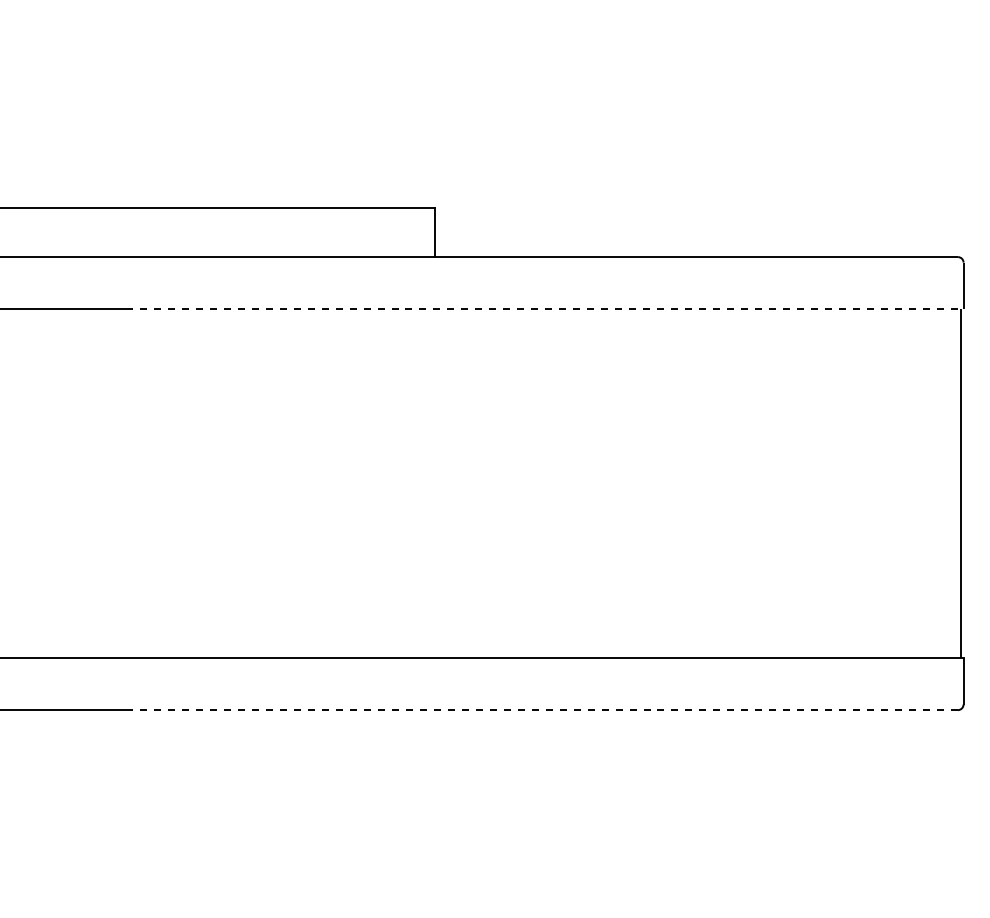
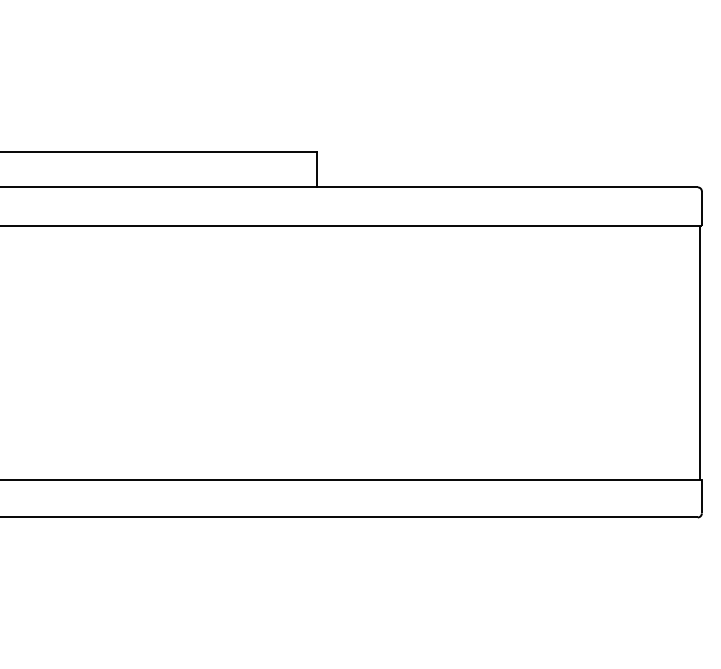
line: (544, 309) -> (396, 225), dashed -> solid
line: (541, 710) -> (394, 517), dashed -> solid

